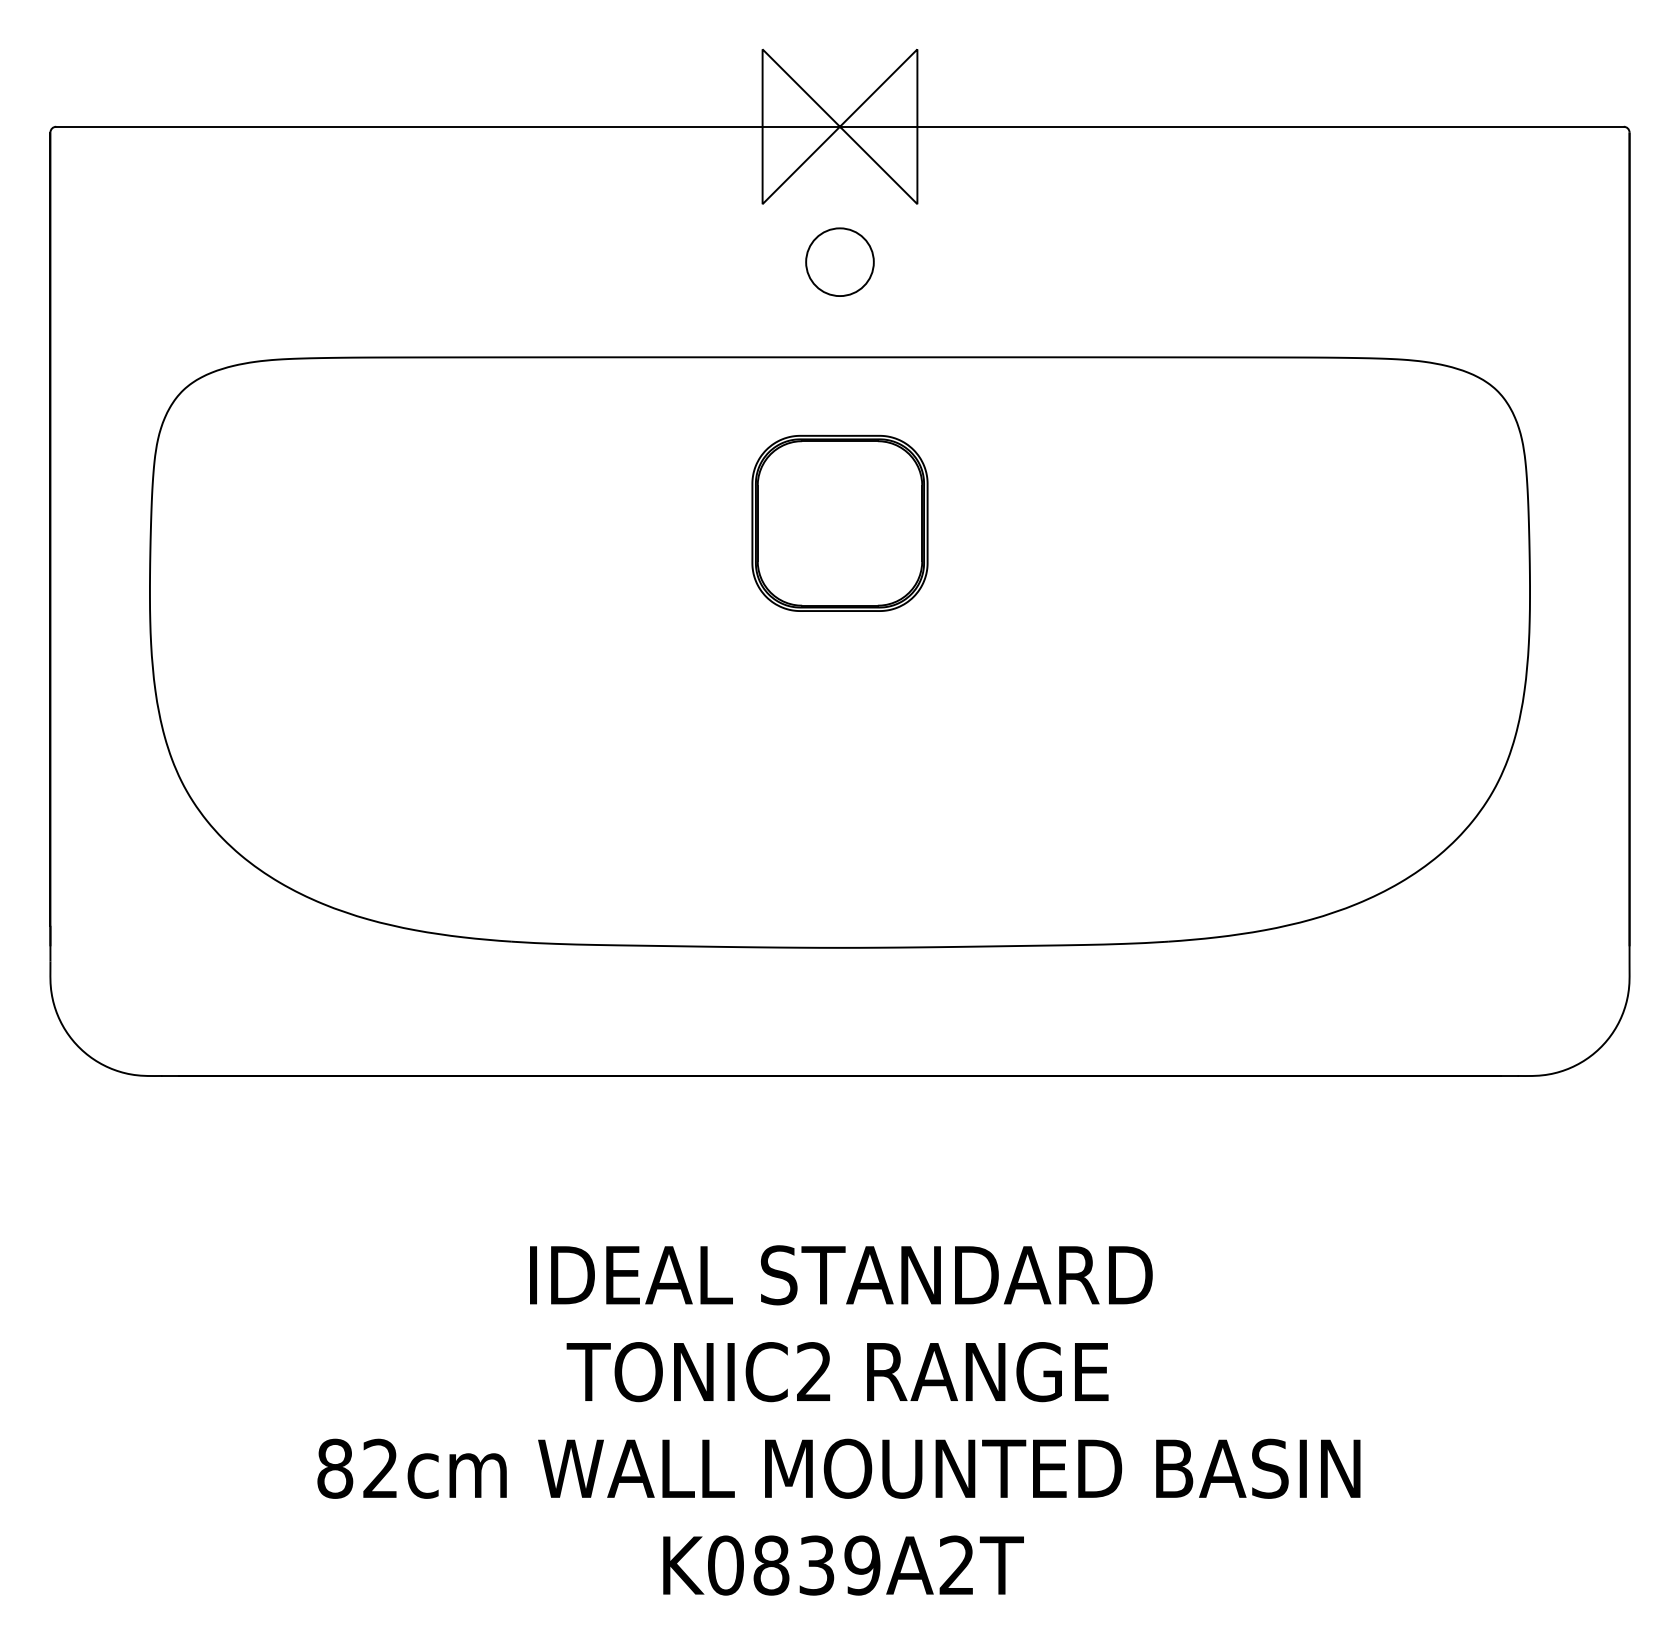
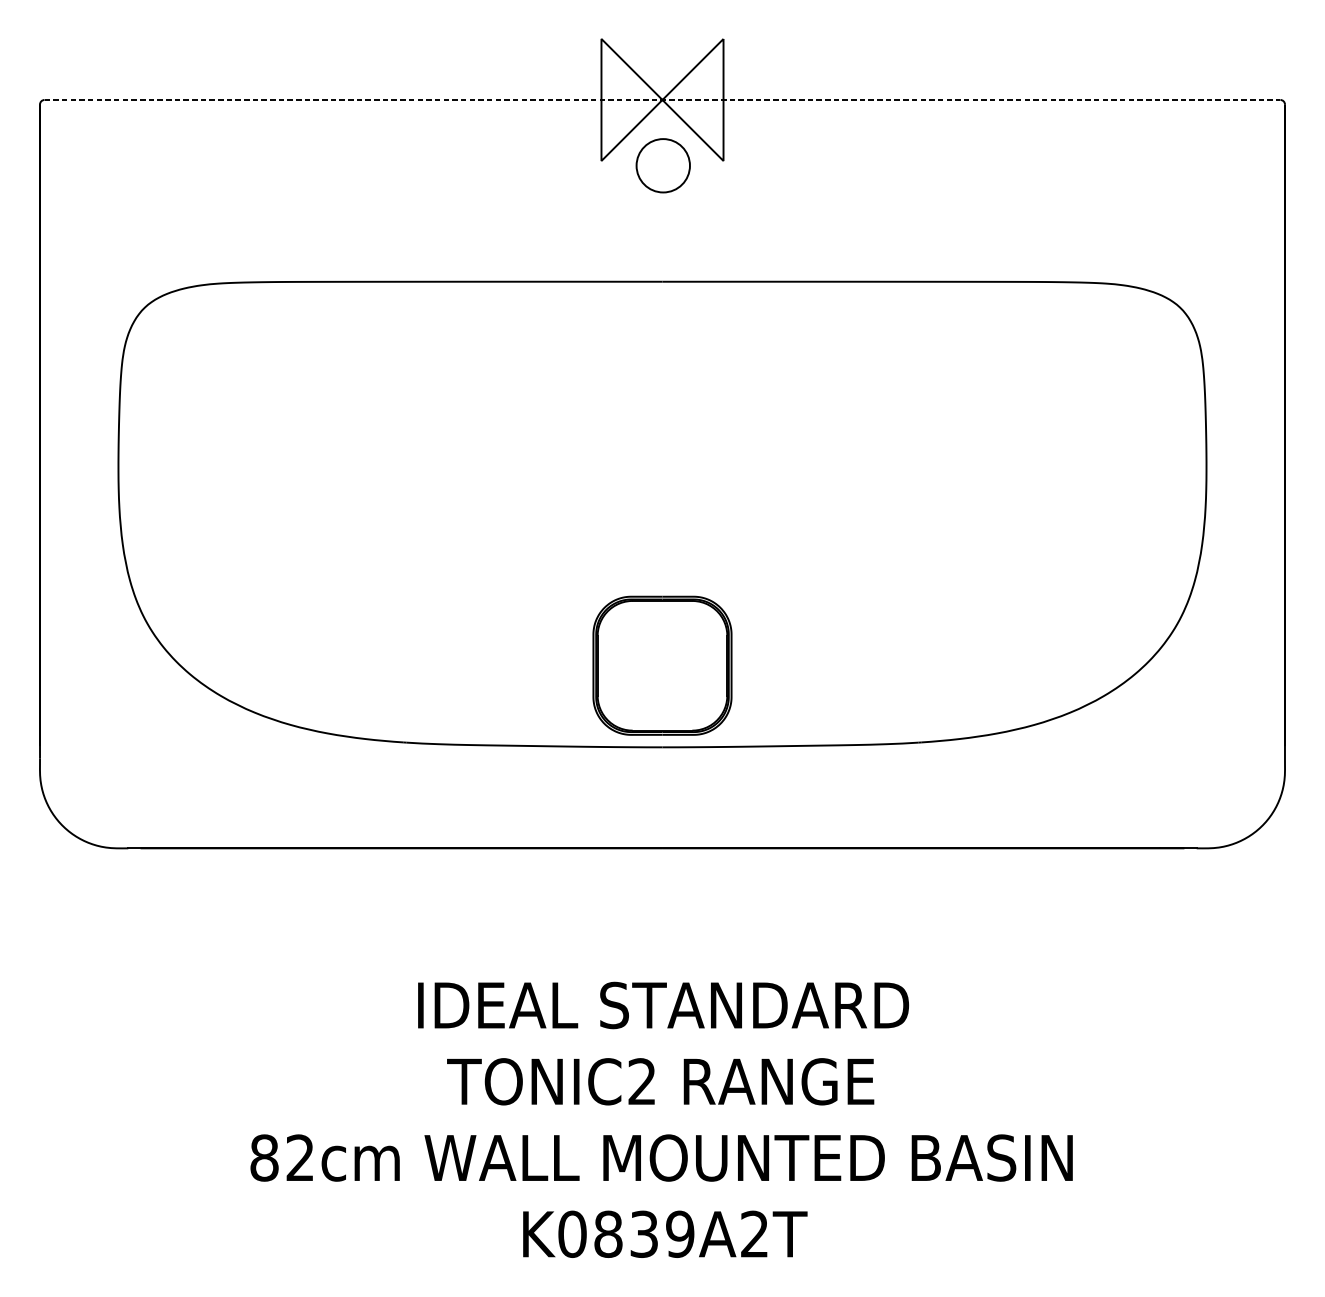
line: (840, 126) -> (662, 99), solid -> dashed
circle: (839, 261) -> (662, 165), moved
part: (839, 522) -> (662, 665), moved

